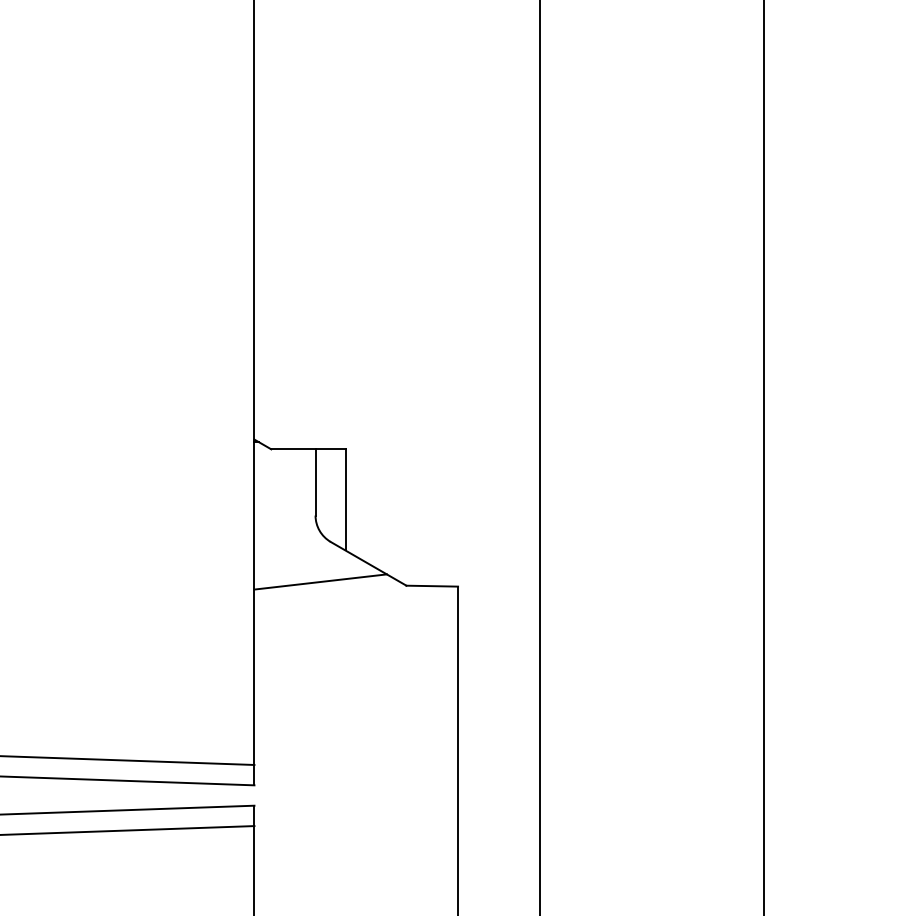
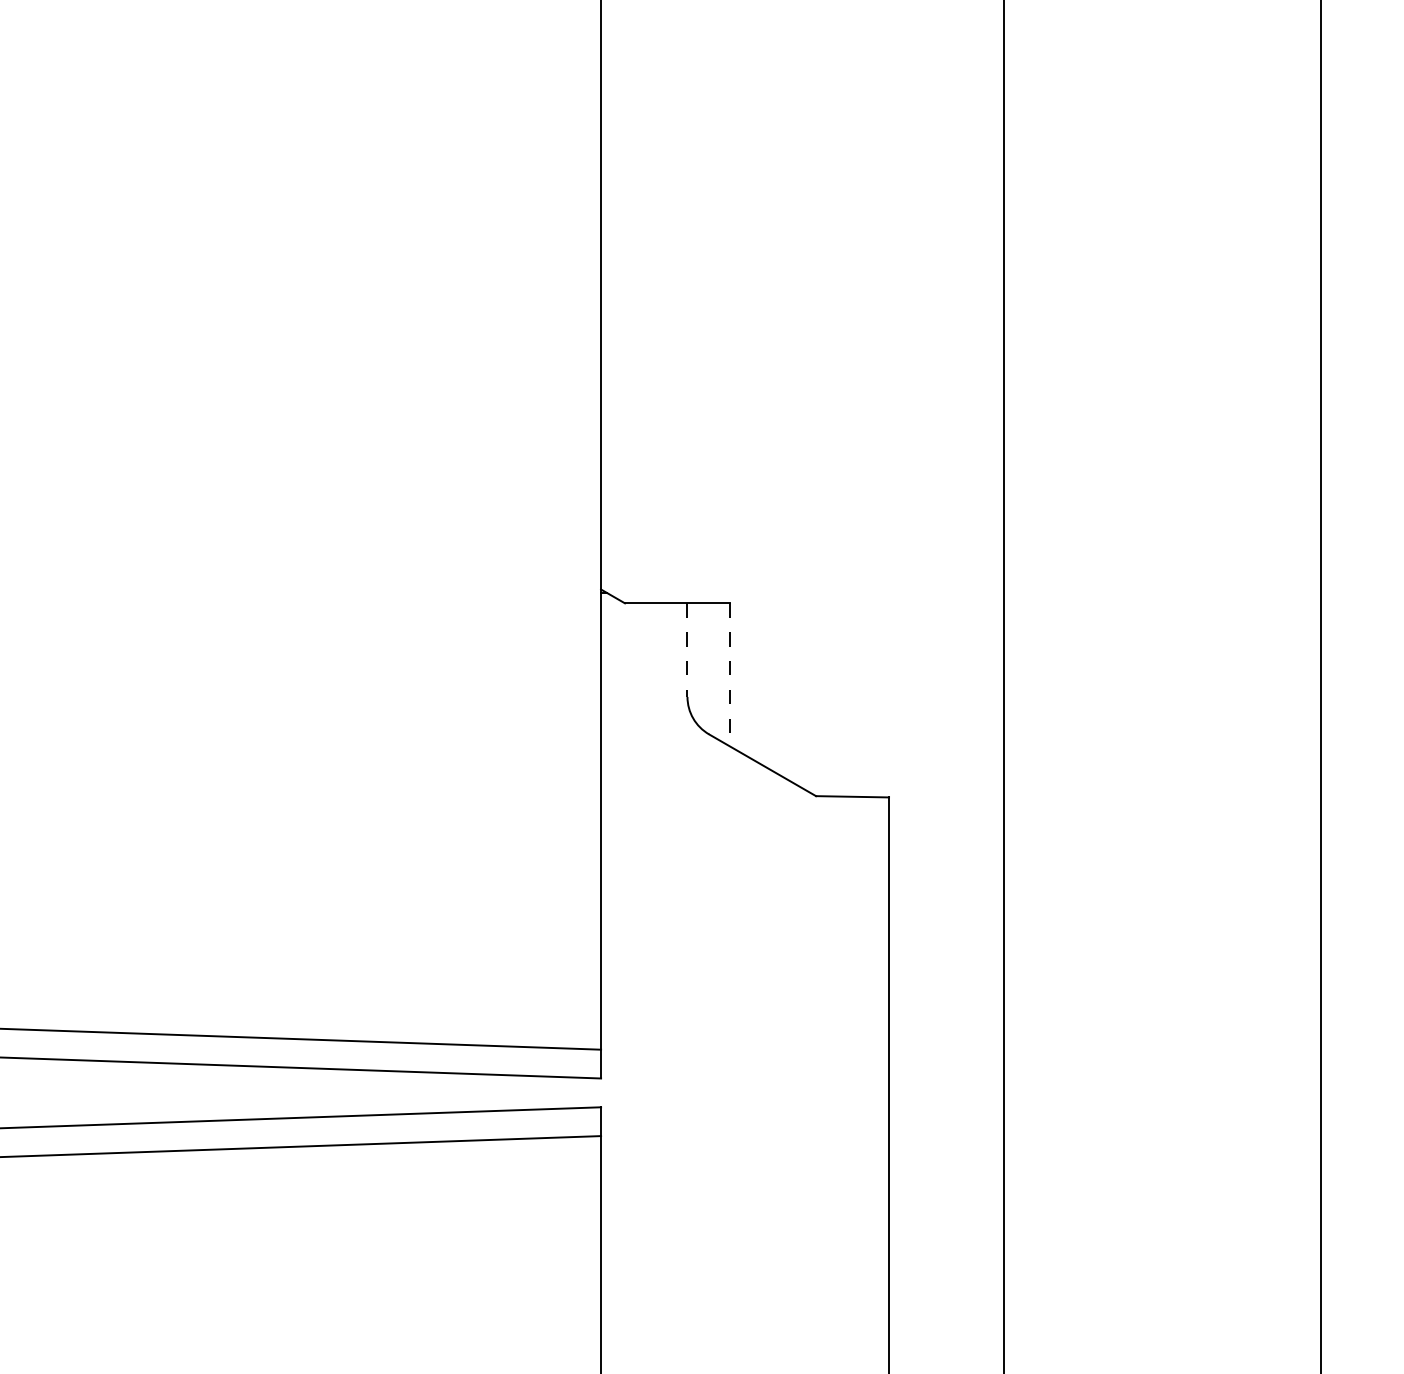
line: (315, 482) -> (687, 650), solid -> dashed
line: (345, 500) -> (729, 675), solid -> dashed
line: (320, 581) -> (694, 790), removed

